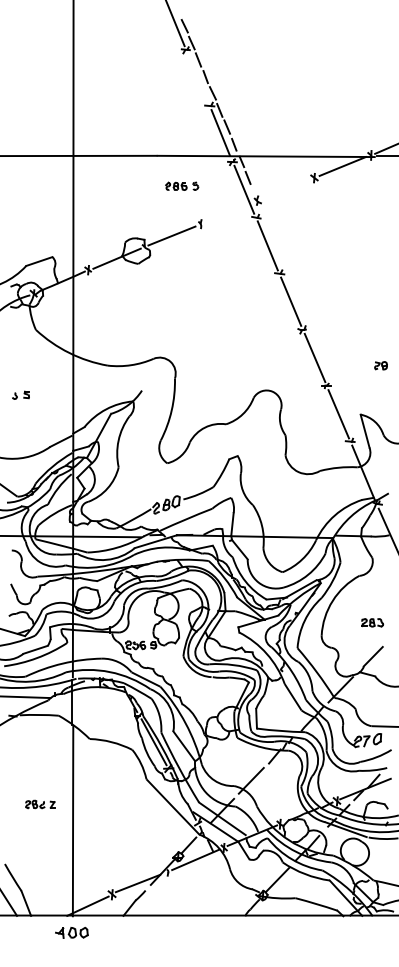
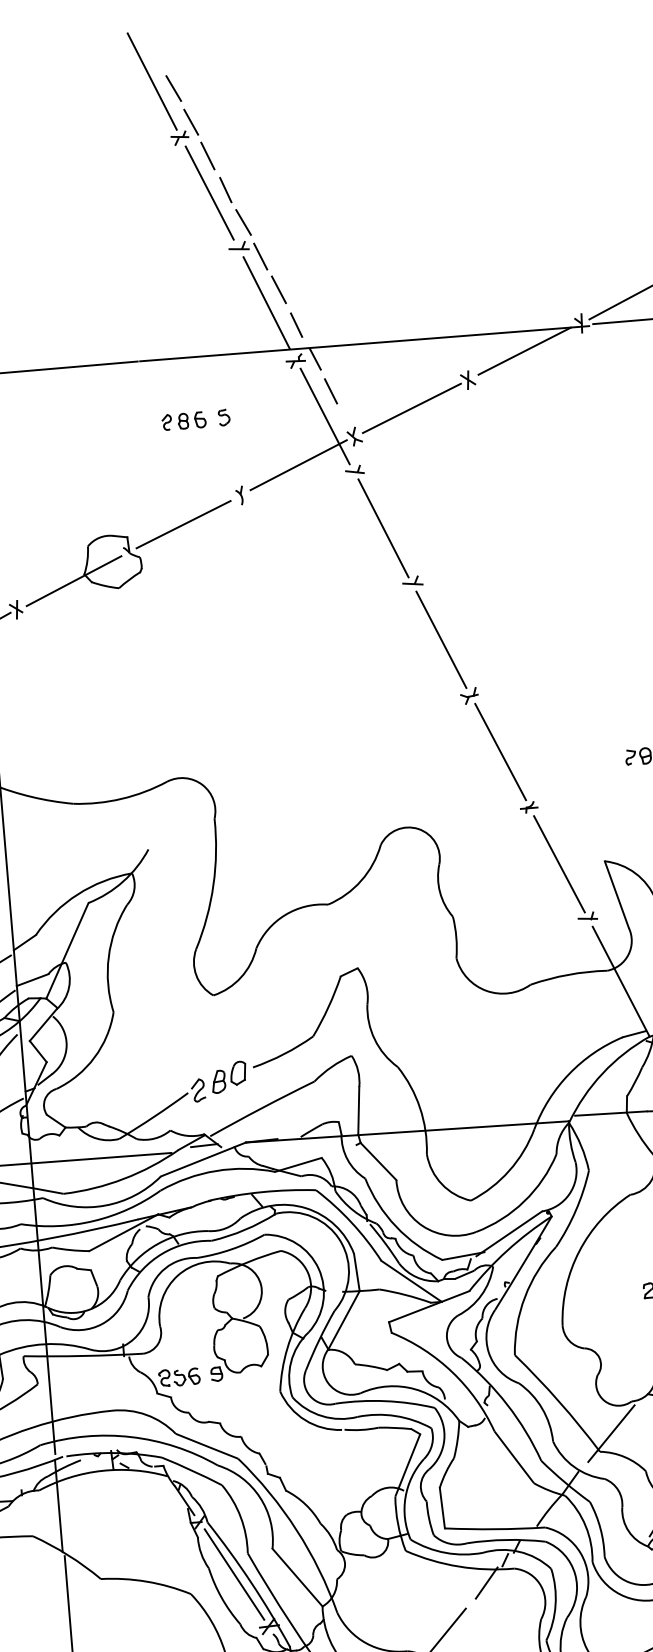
line: (197, 77) -> (208, 192), added
line: (285, 189) -> (410, 408), added
line: (229, 212) -> (298, 466), added

